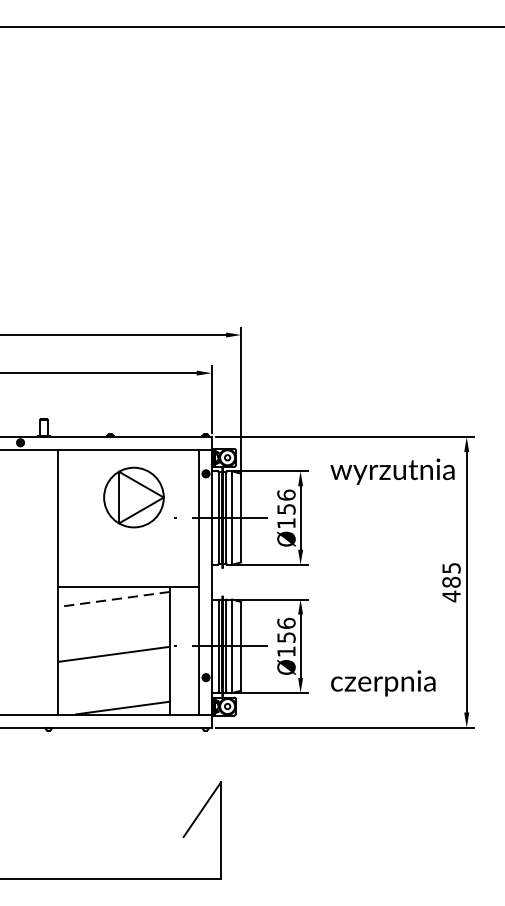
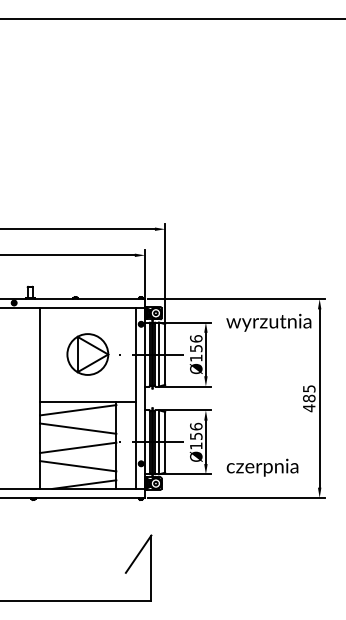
part: (133, 497) -> (87, 354), moved
line: (114, 599) -> (78, 410), dashed -> solid
line: (114, 626) -> (78, 428), added
line: (114, 681) -> (78, 466), added

